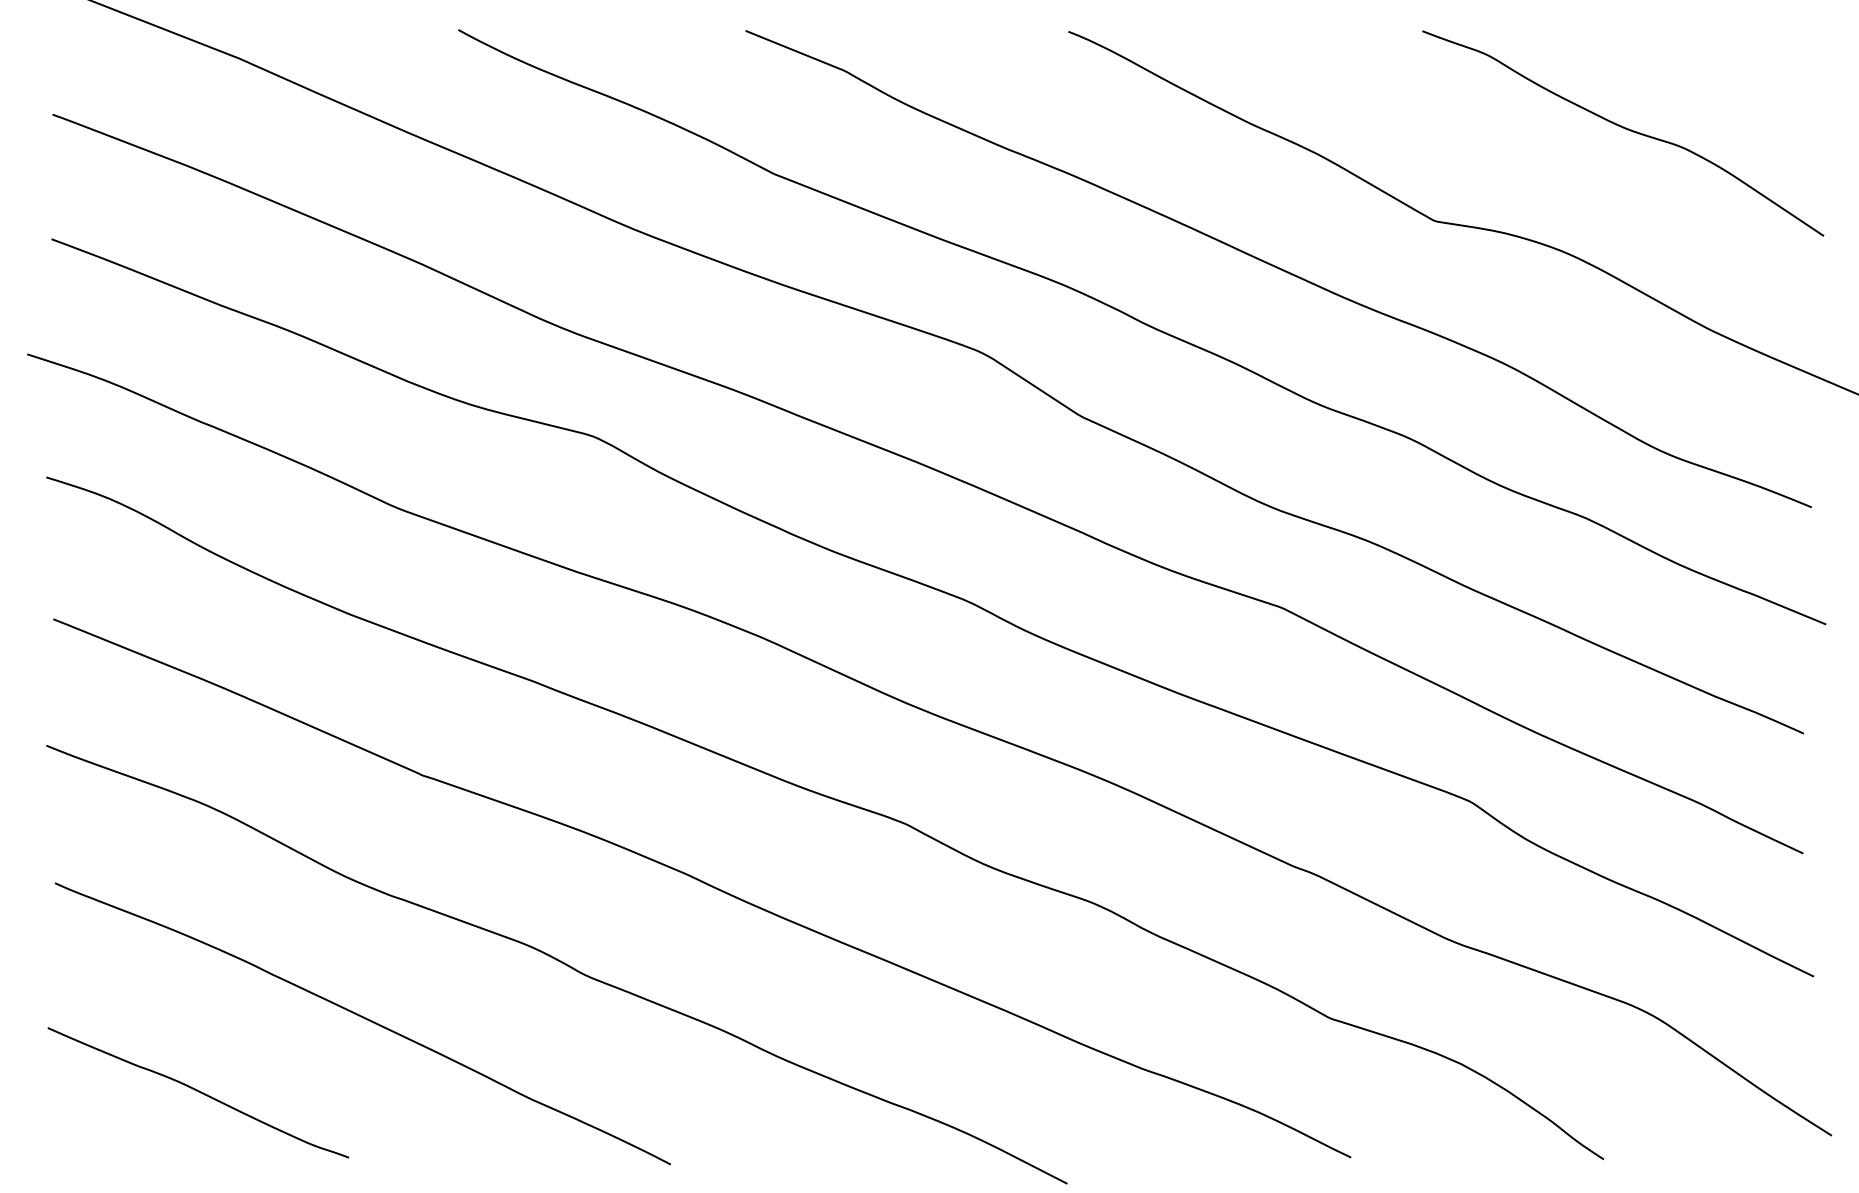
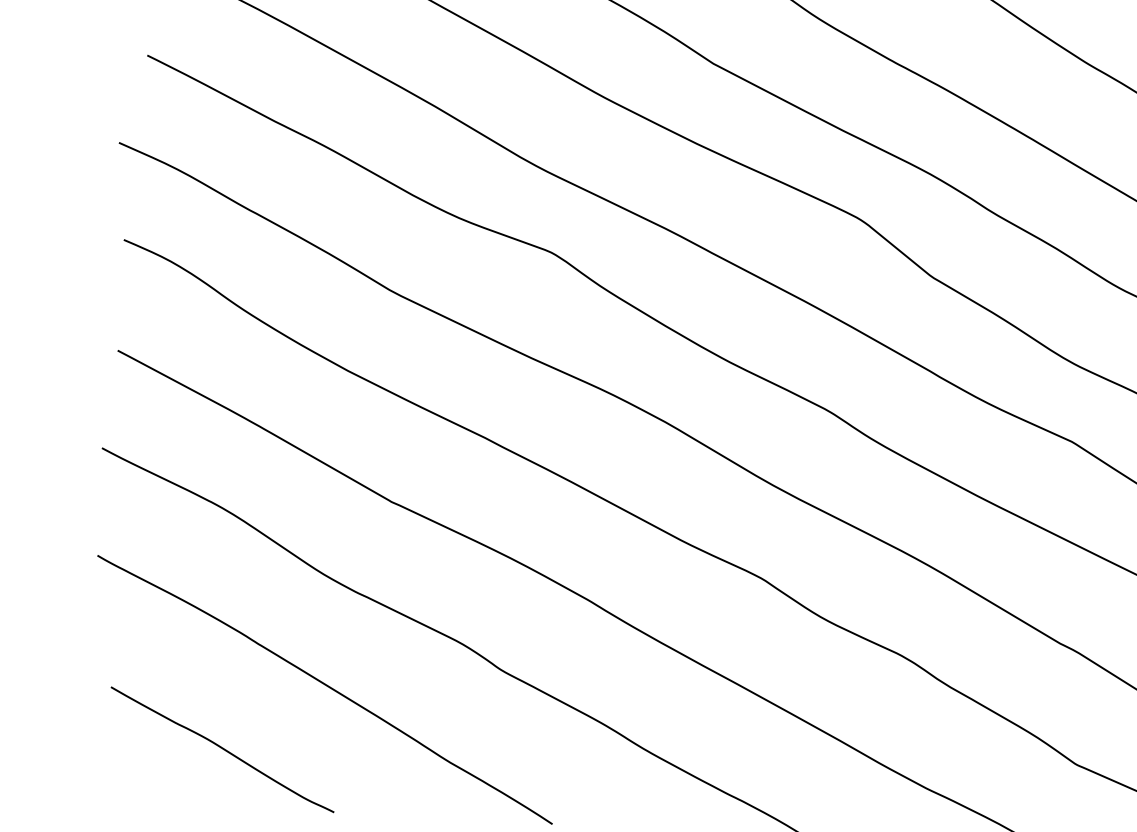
curve: (198, 1092) -> (222, 749), moved

